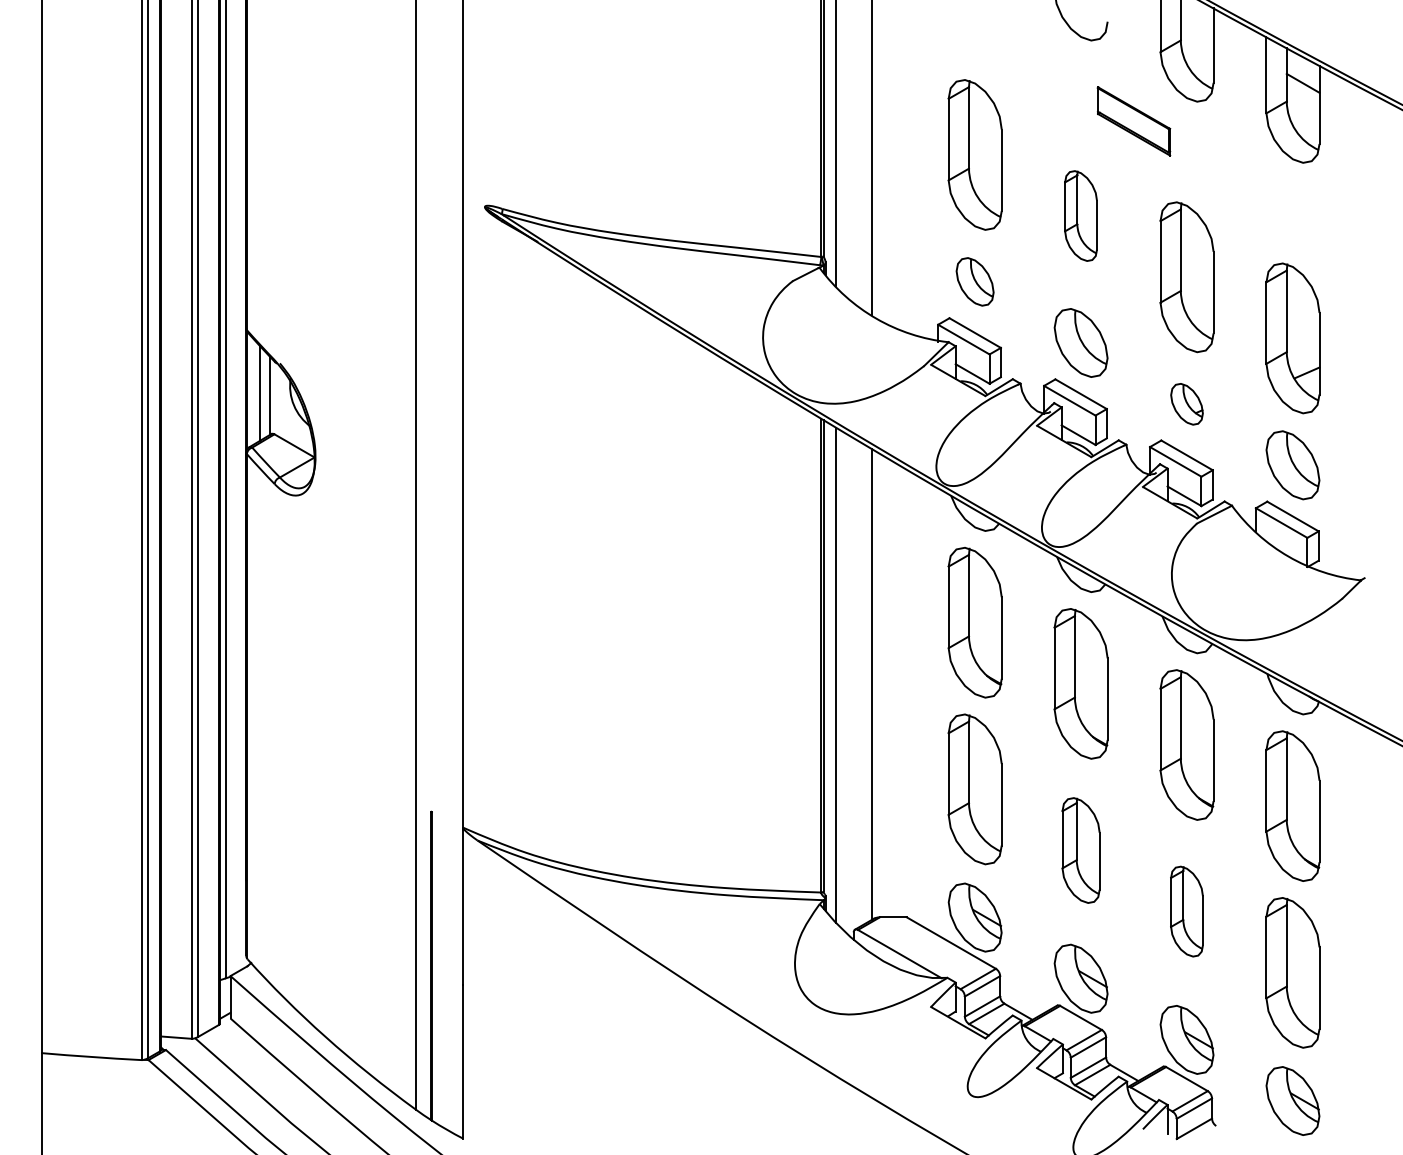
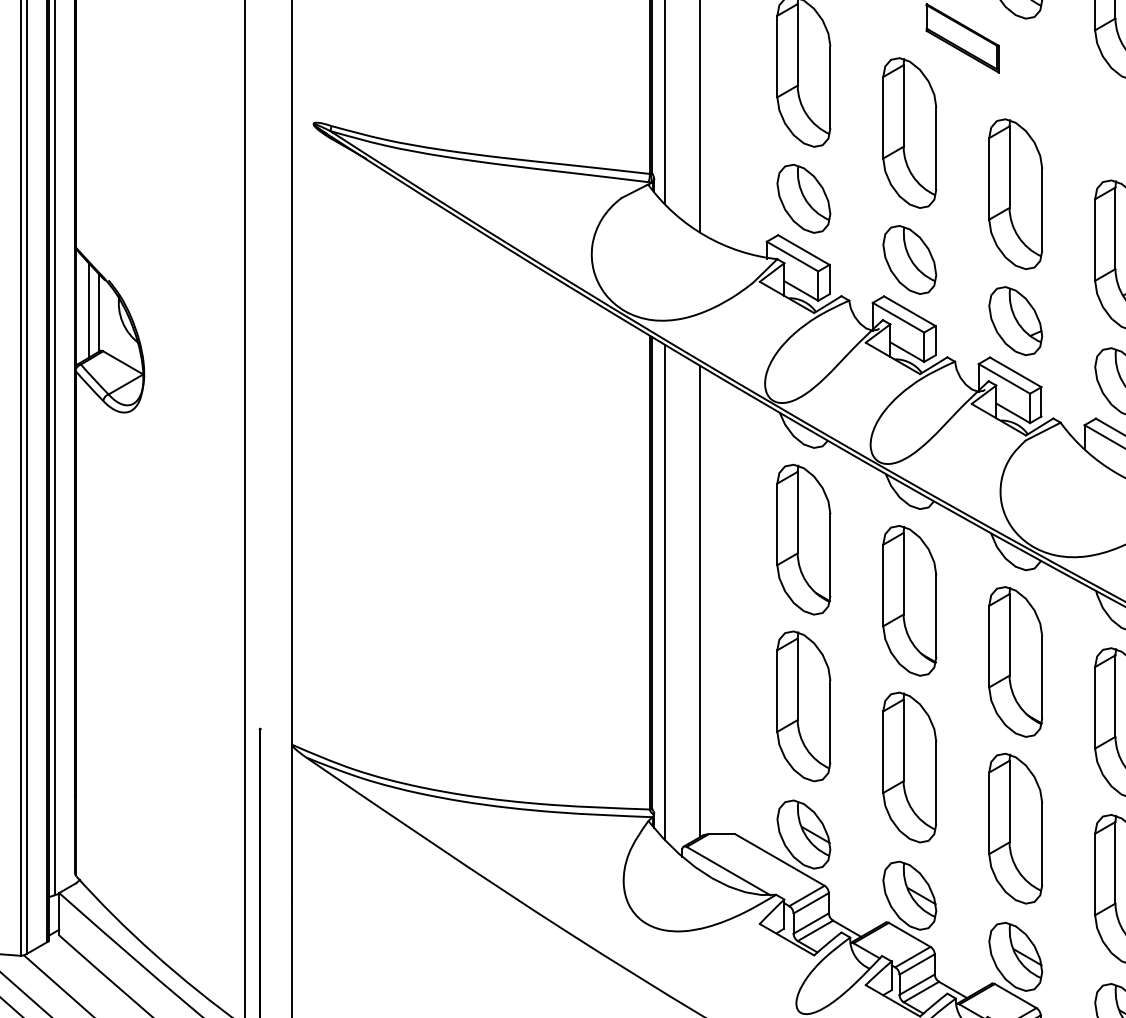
part: (1080, 215) -> (909, 132), size x1.67
part: (974, 281) -> (803, 198), size x1.43
part: (1186, 404) -> (1015, 321), size x1.67
part: (1080, 850) -> (909, 767), size x1.43
part: (1186, 911) -> (1015, 828), size x1.67

